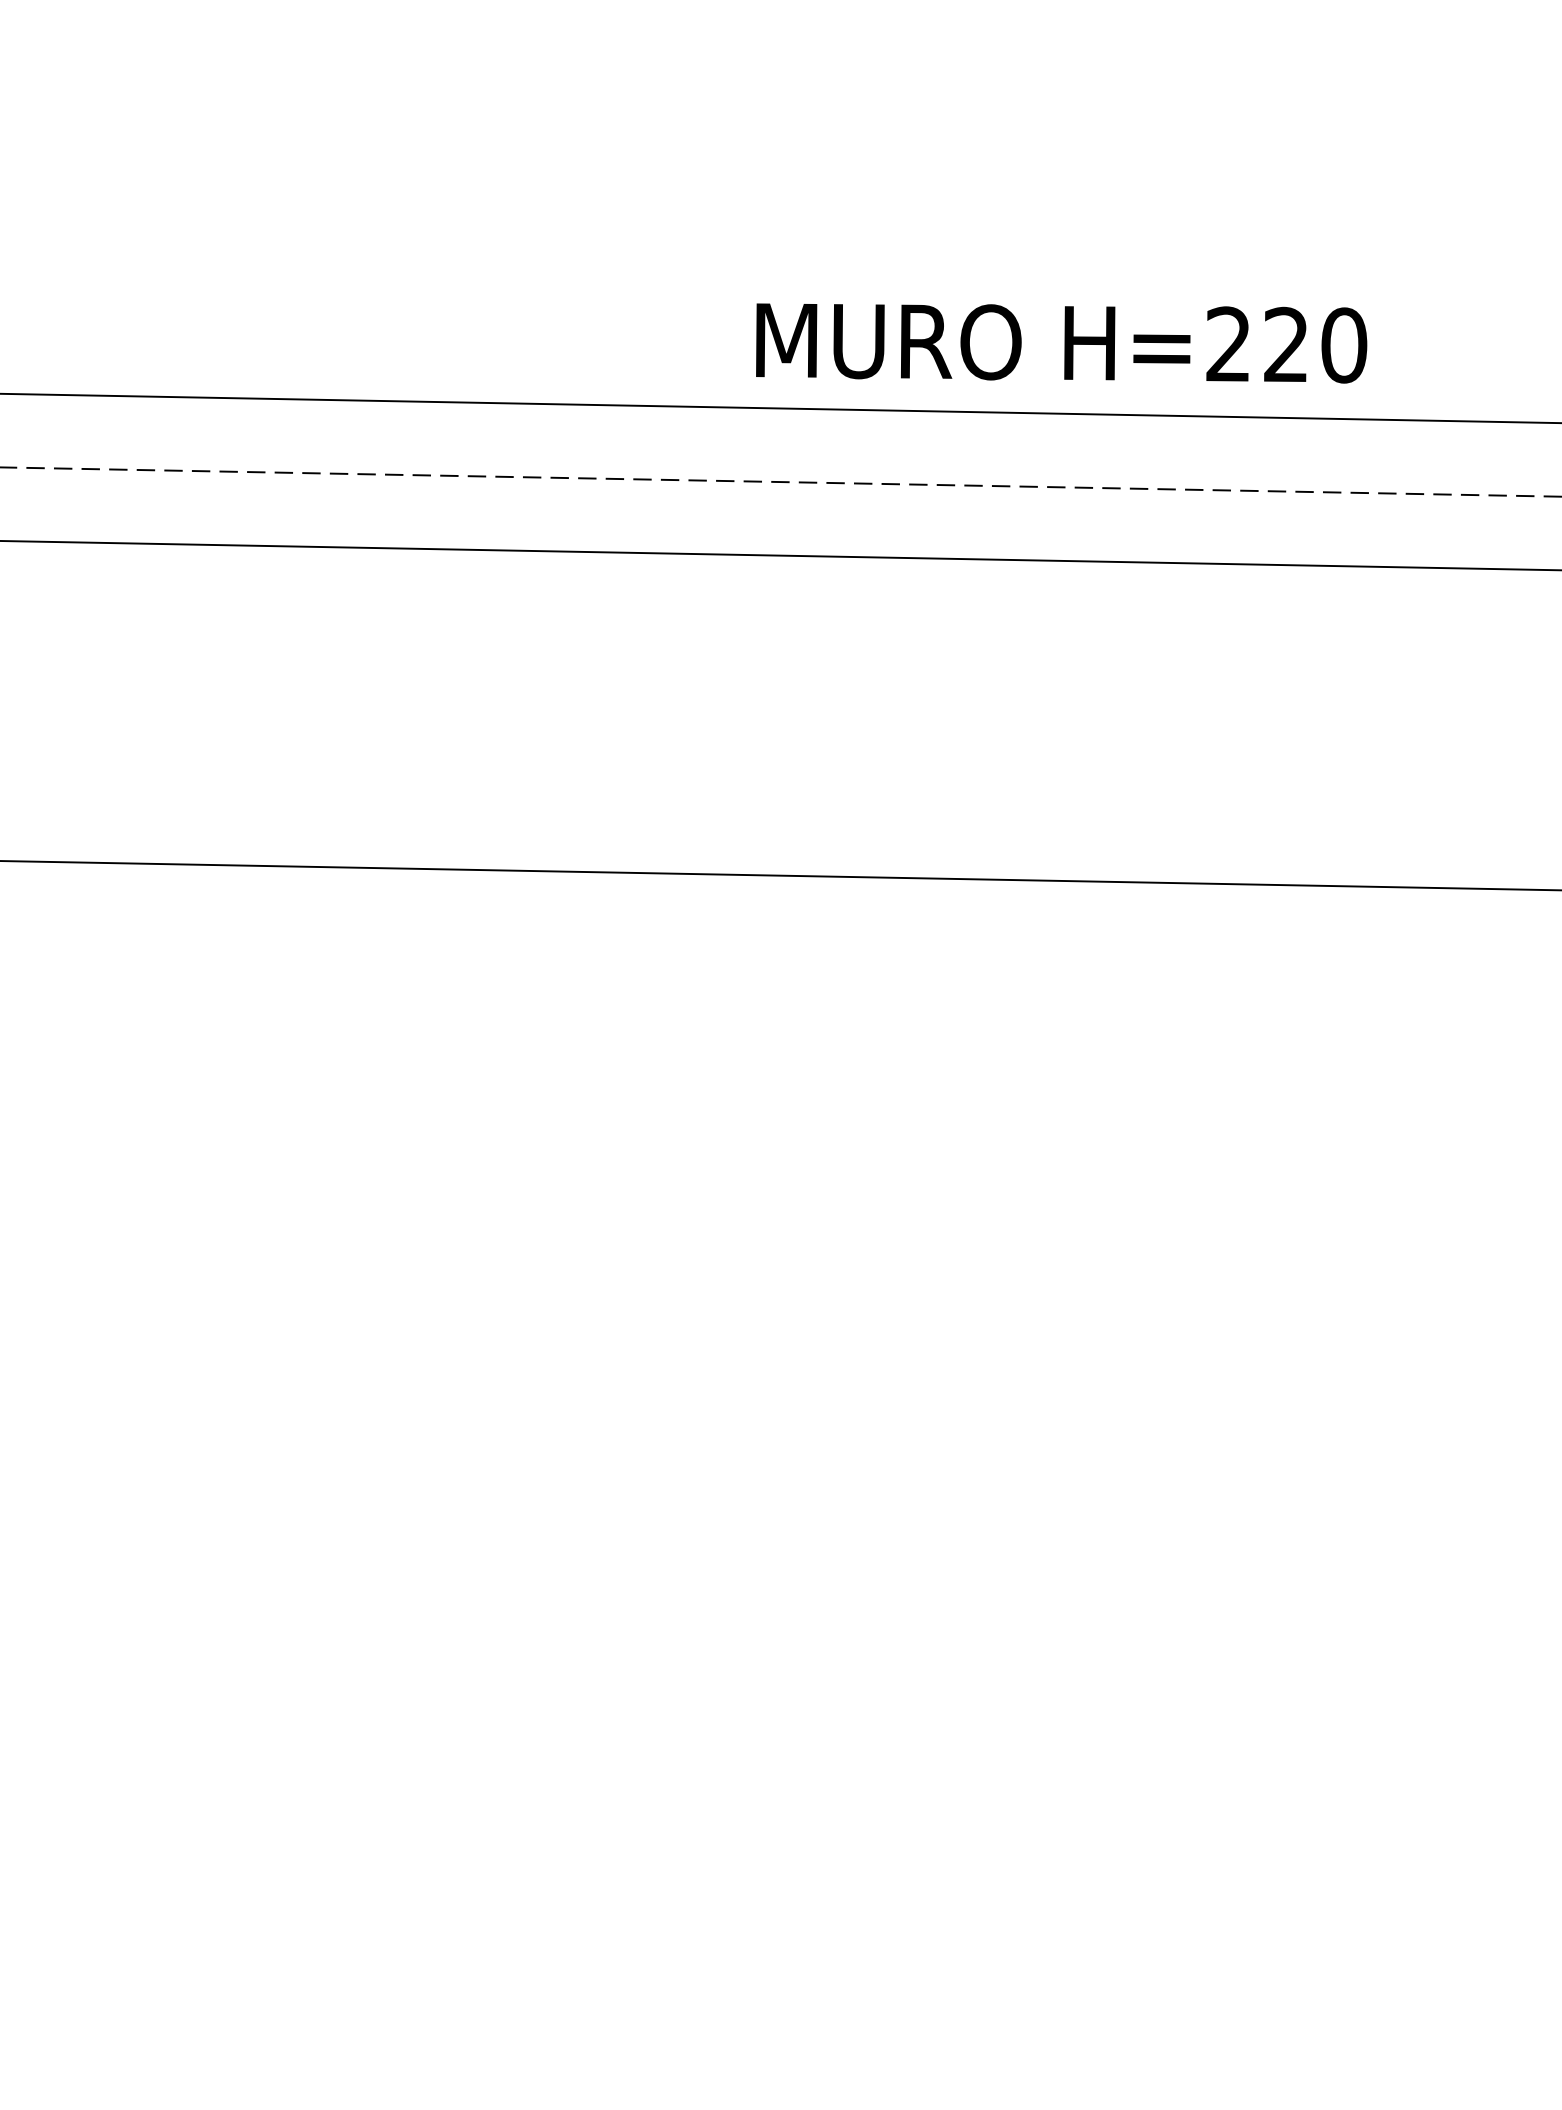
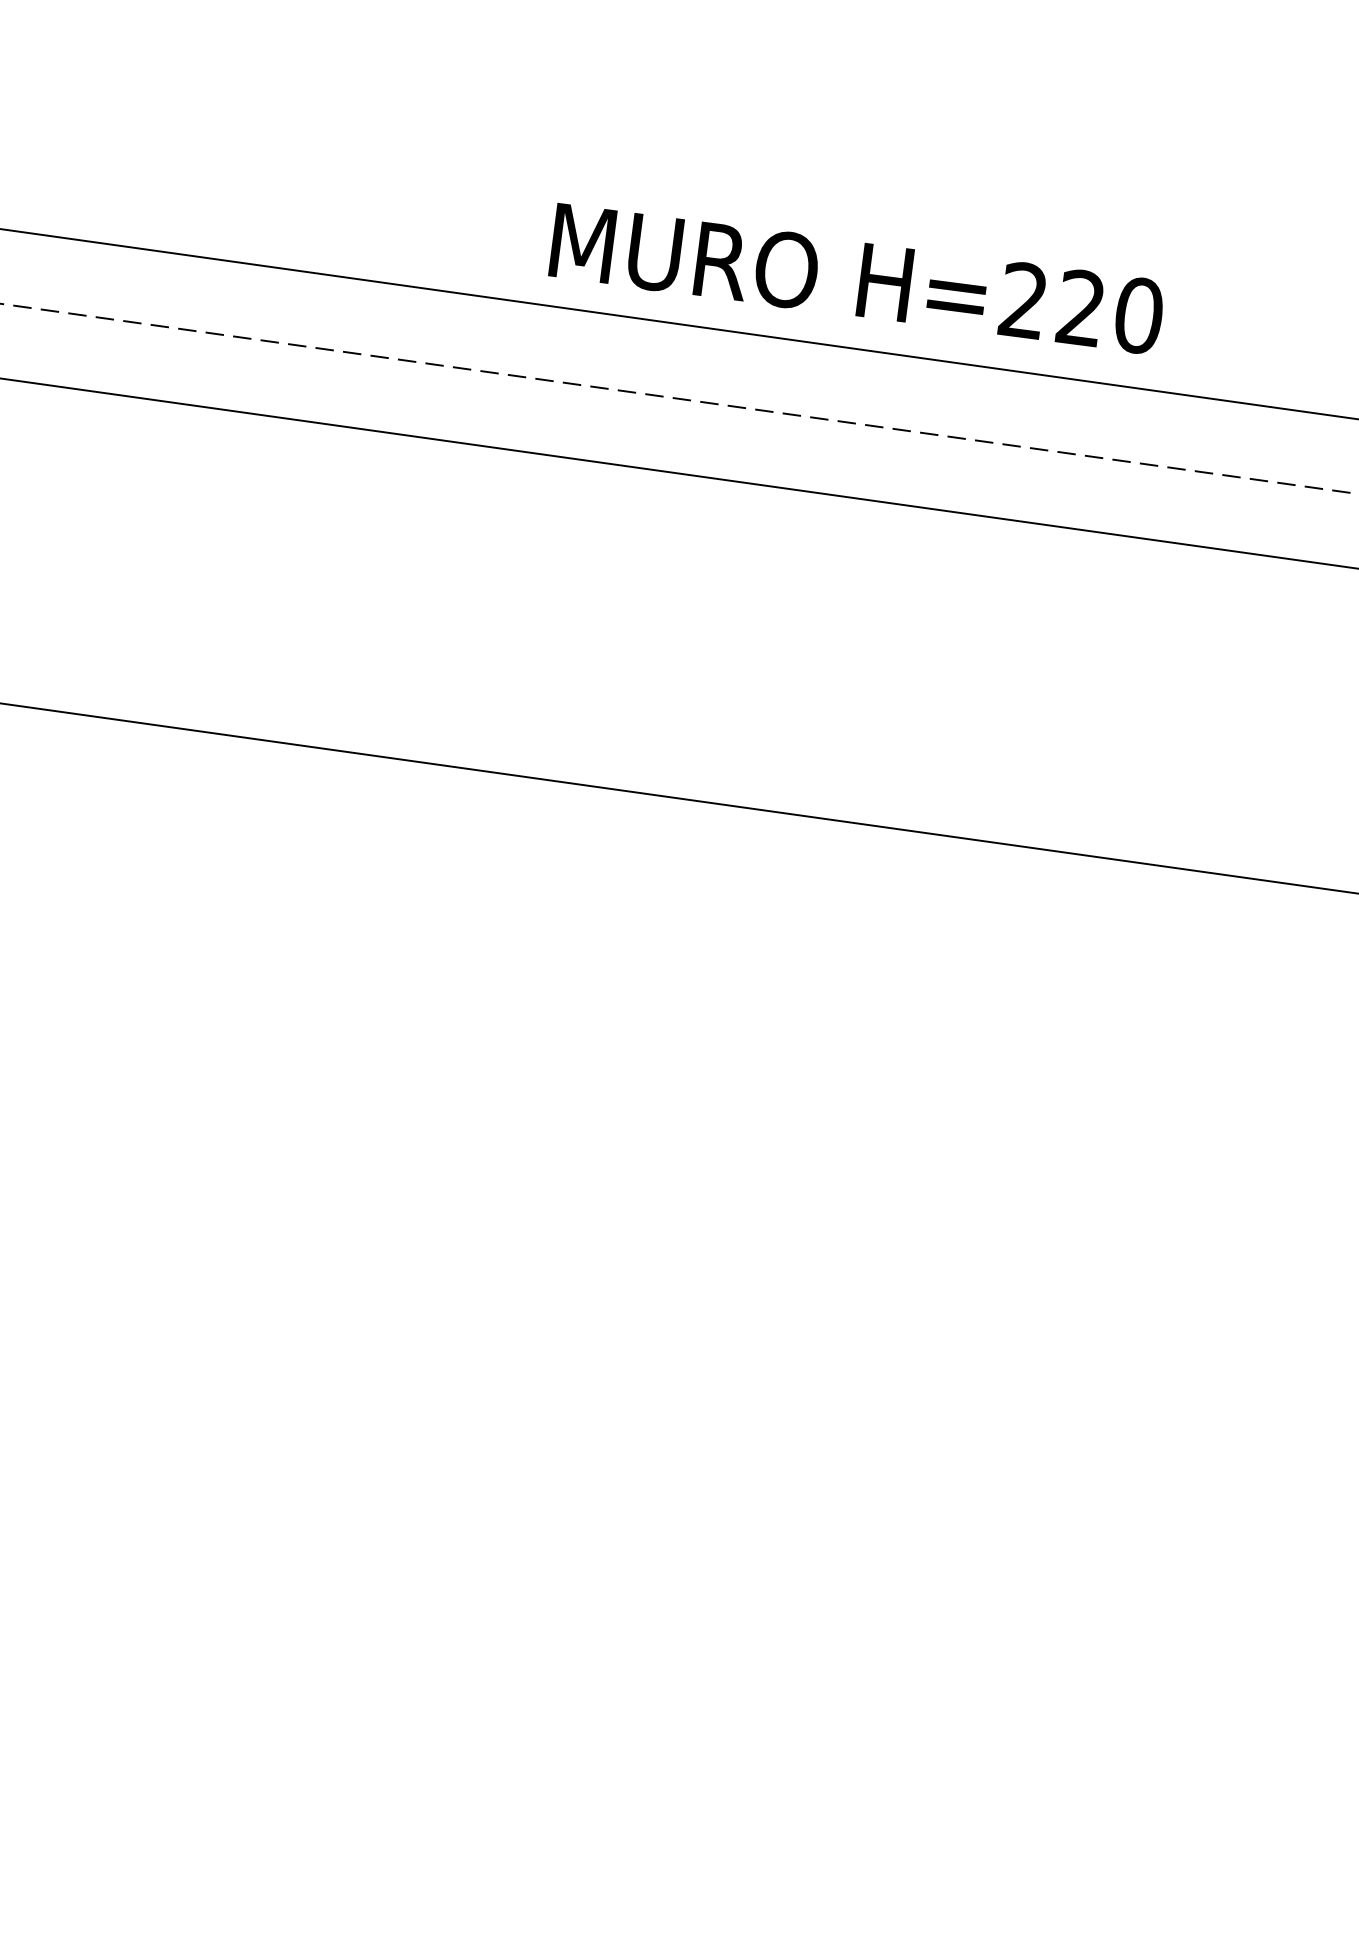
text: (1061, 343) -> (856, 279), moved

